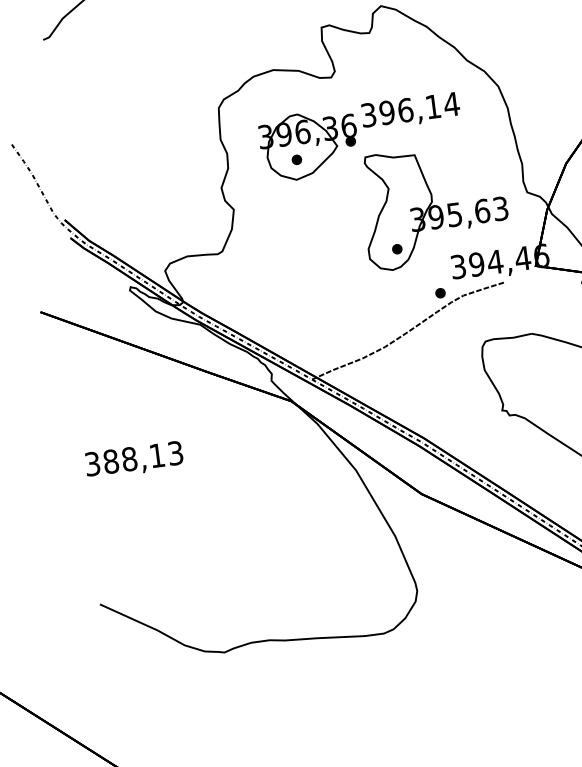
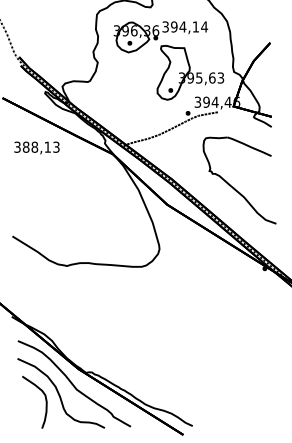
text: (404, 109) -> (182, 26), 396,14 -> 394,14
text: (133, 459) -> (36, 147), moved

